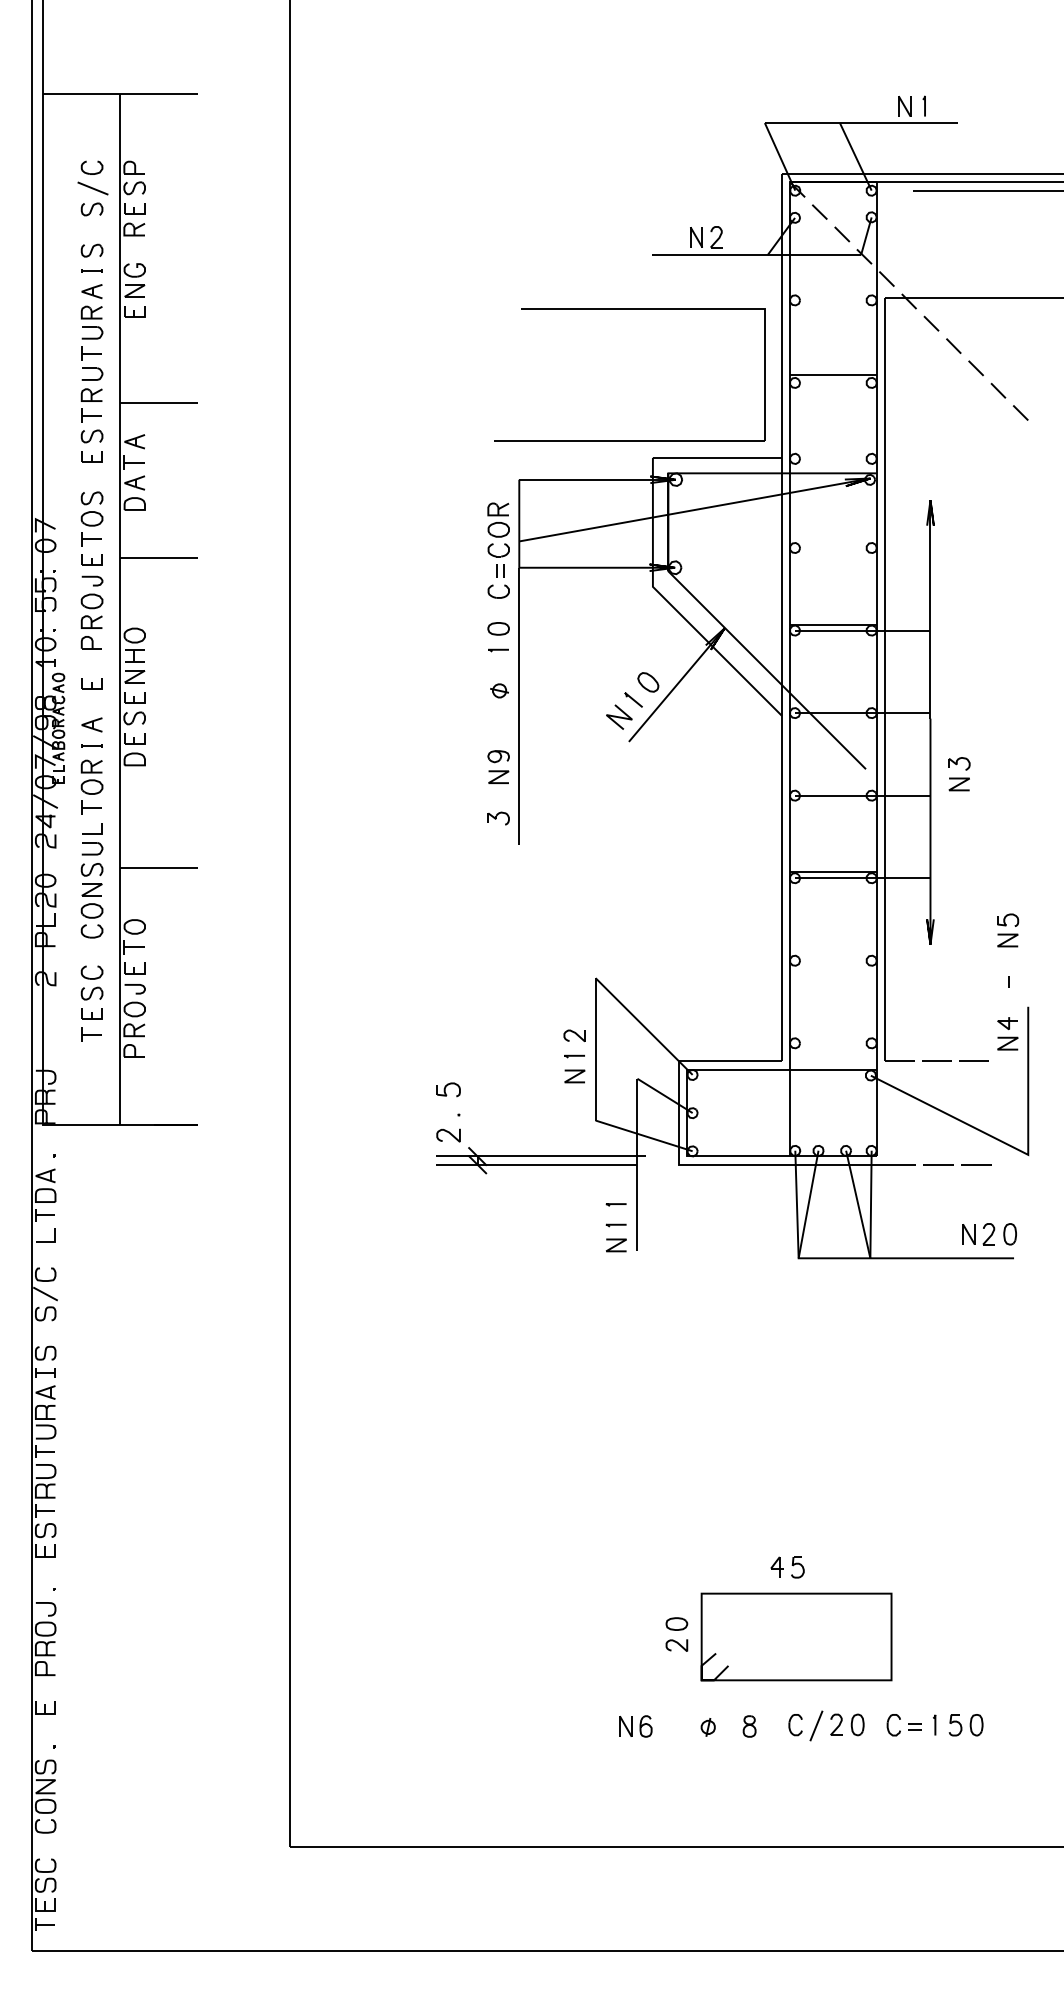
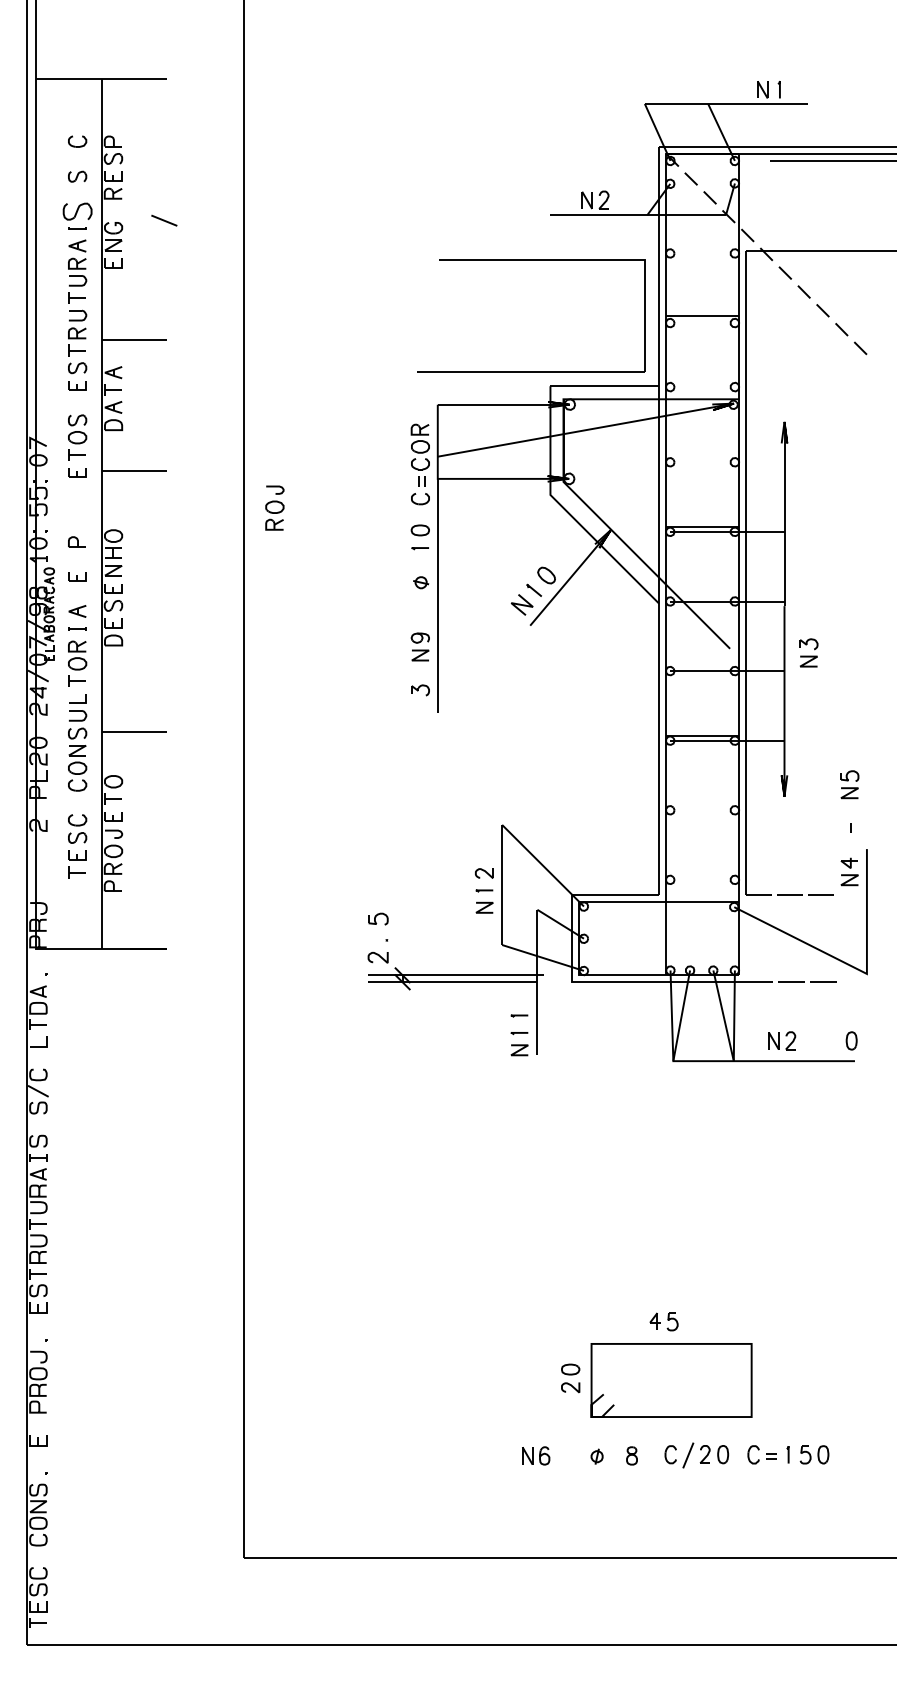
line: (92, 188) -> (163, 220), moved
part: (91, 250) -> (77, 211), size x1.6
part: (91, 601) -> (274, 507), moved
part: (978, 1234) -> (781, 1041), moved

